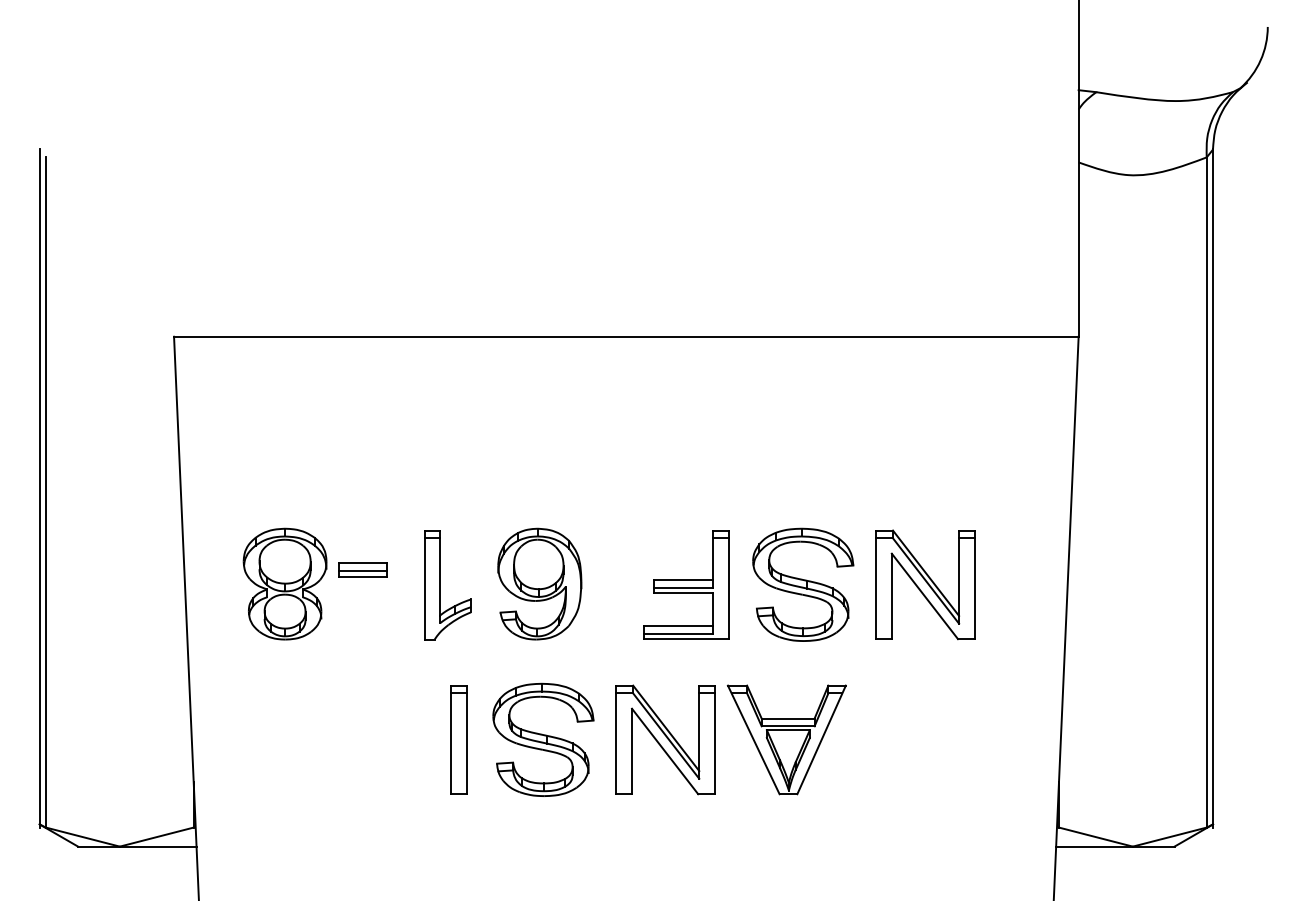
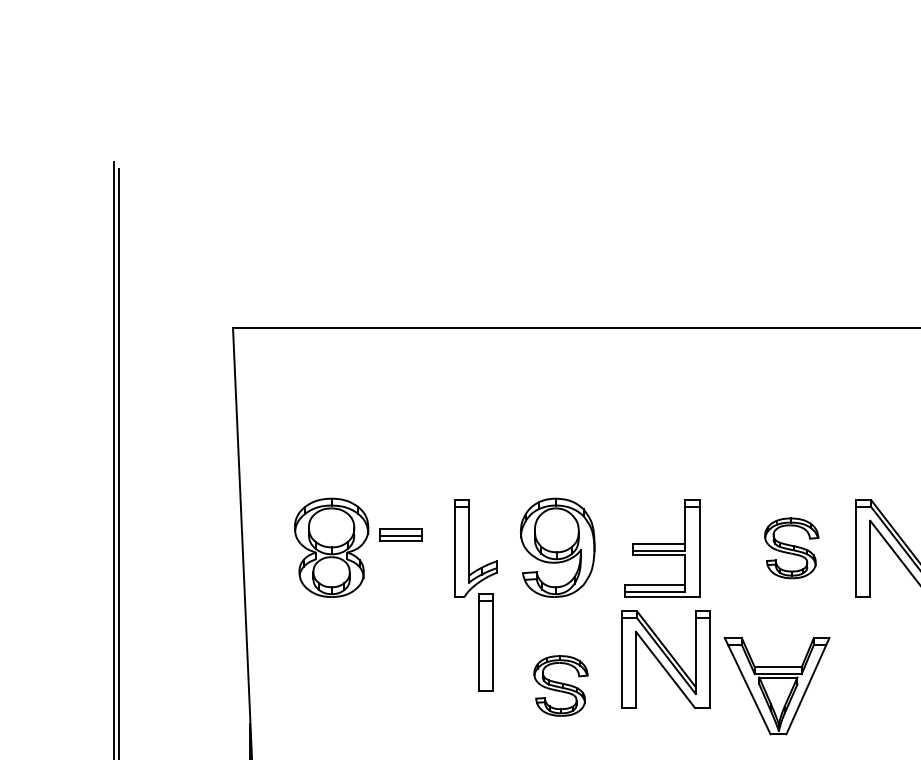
part: (686, 584) -> (662, 548), moved
part: (803, 584) -> (791, 548), size x0.6
part: (458, 739) -> (485, 642), moved
part: (543, 739) -> (561, 685), size x0.6
part: (665, 739) -> (665, 659), moved

